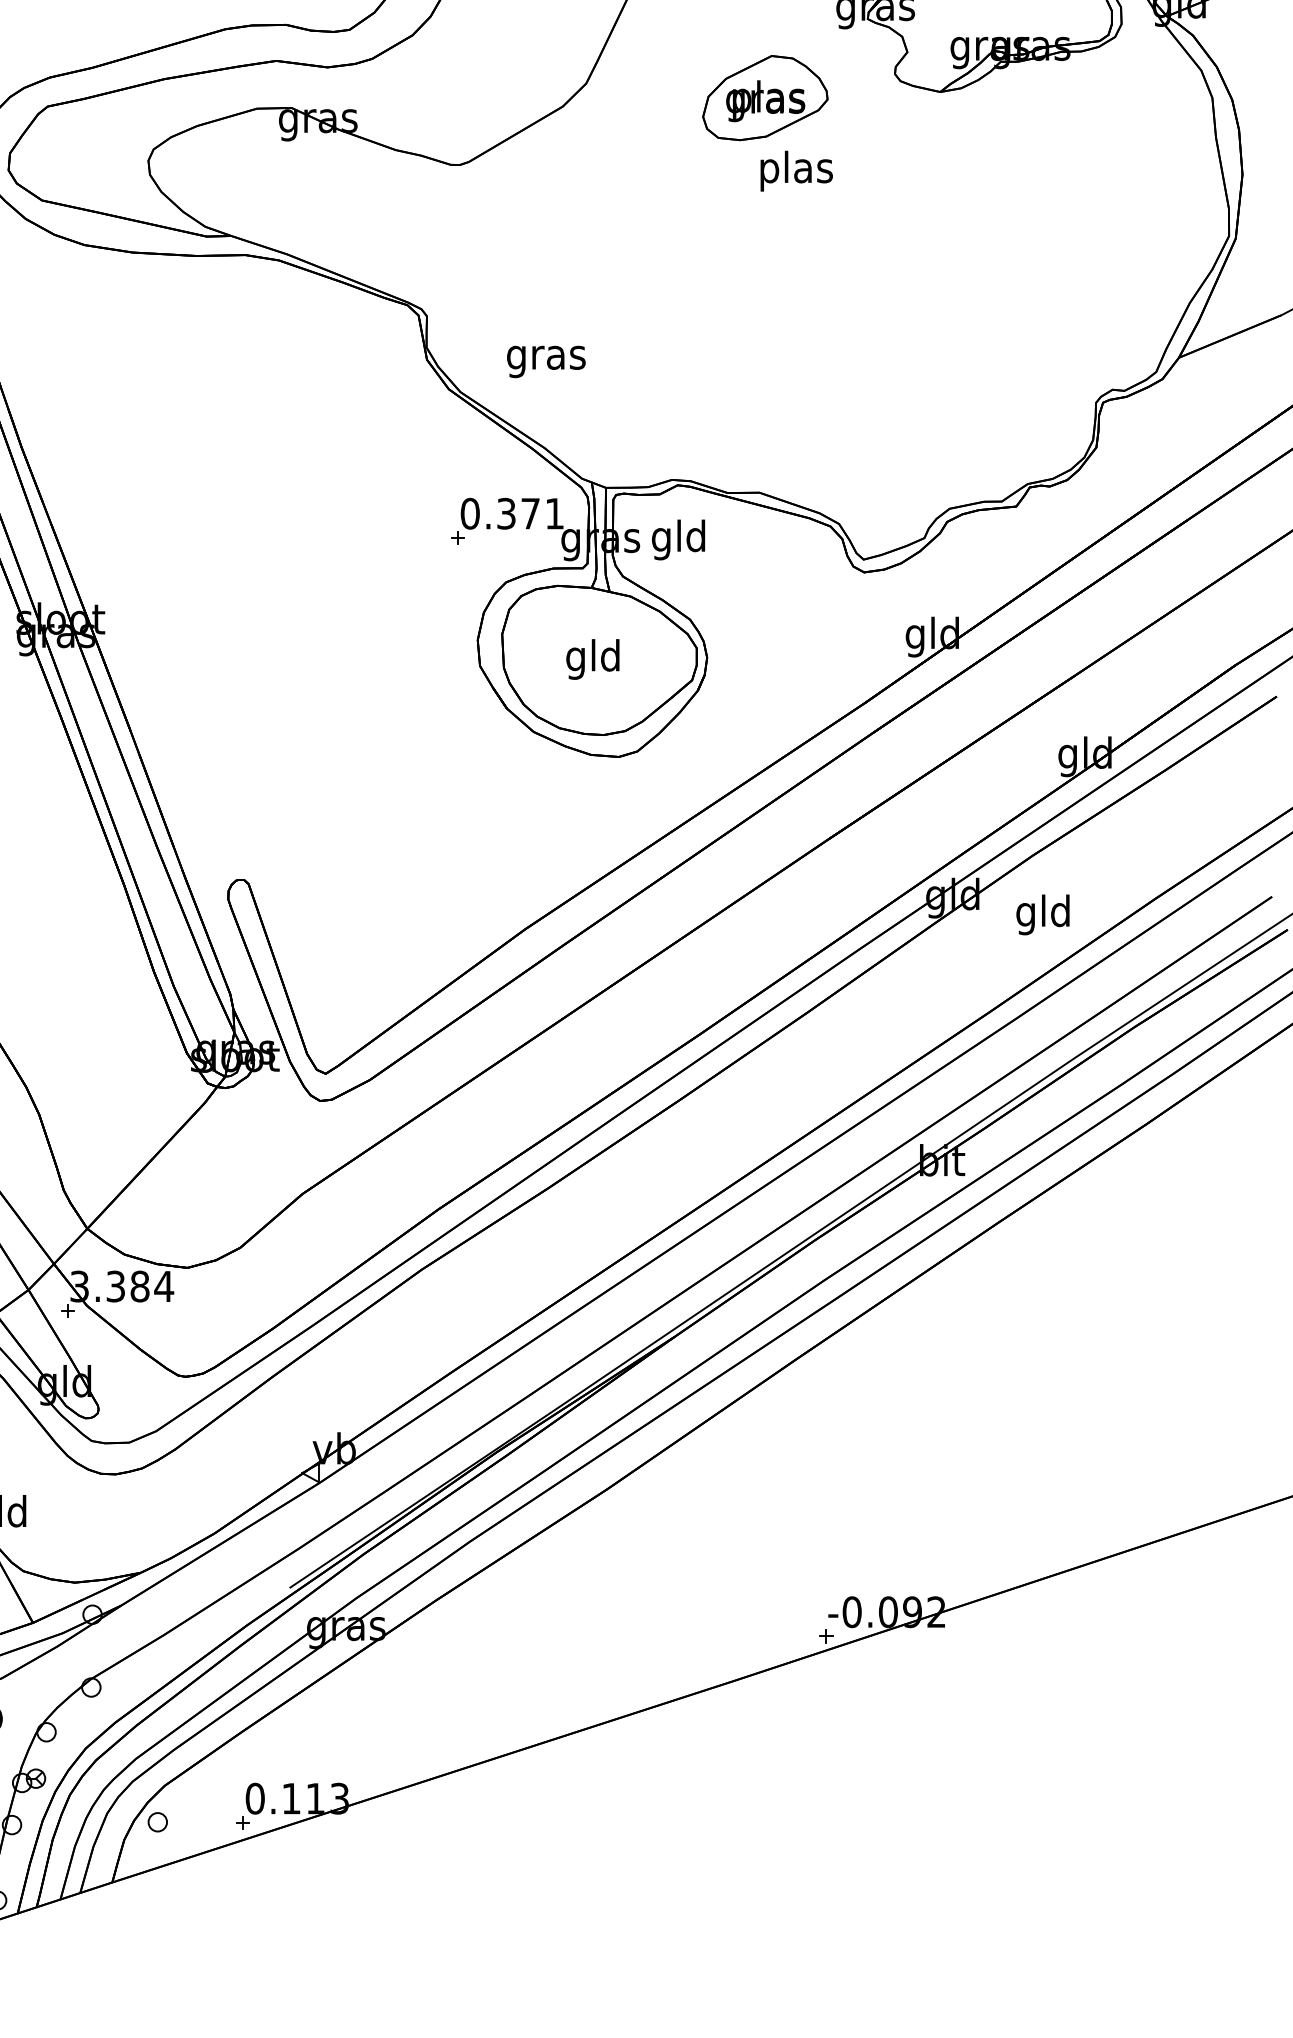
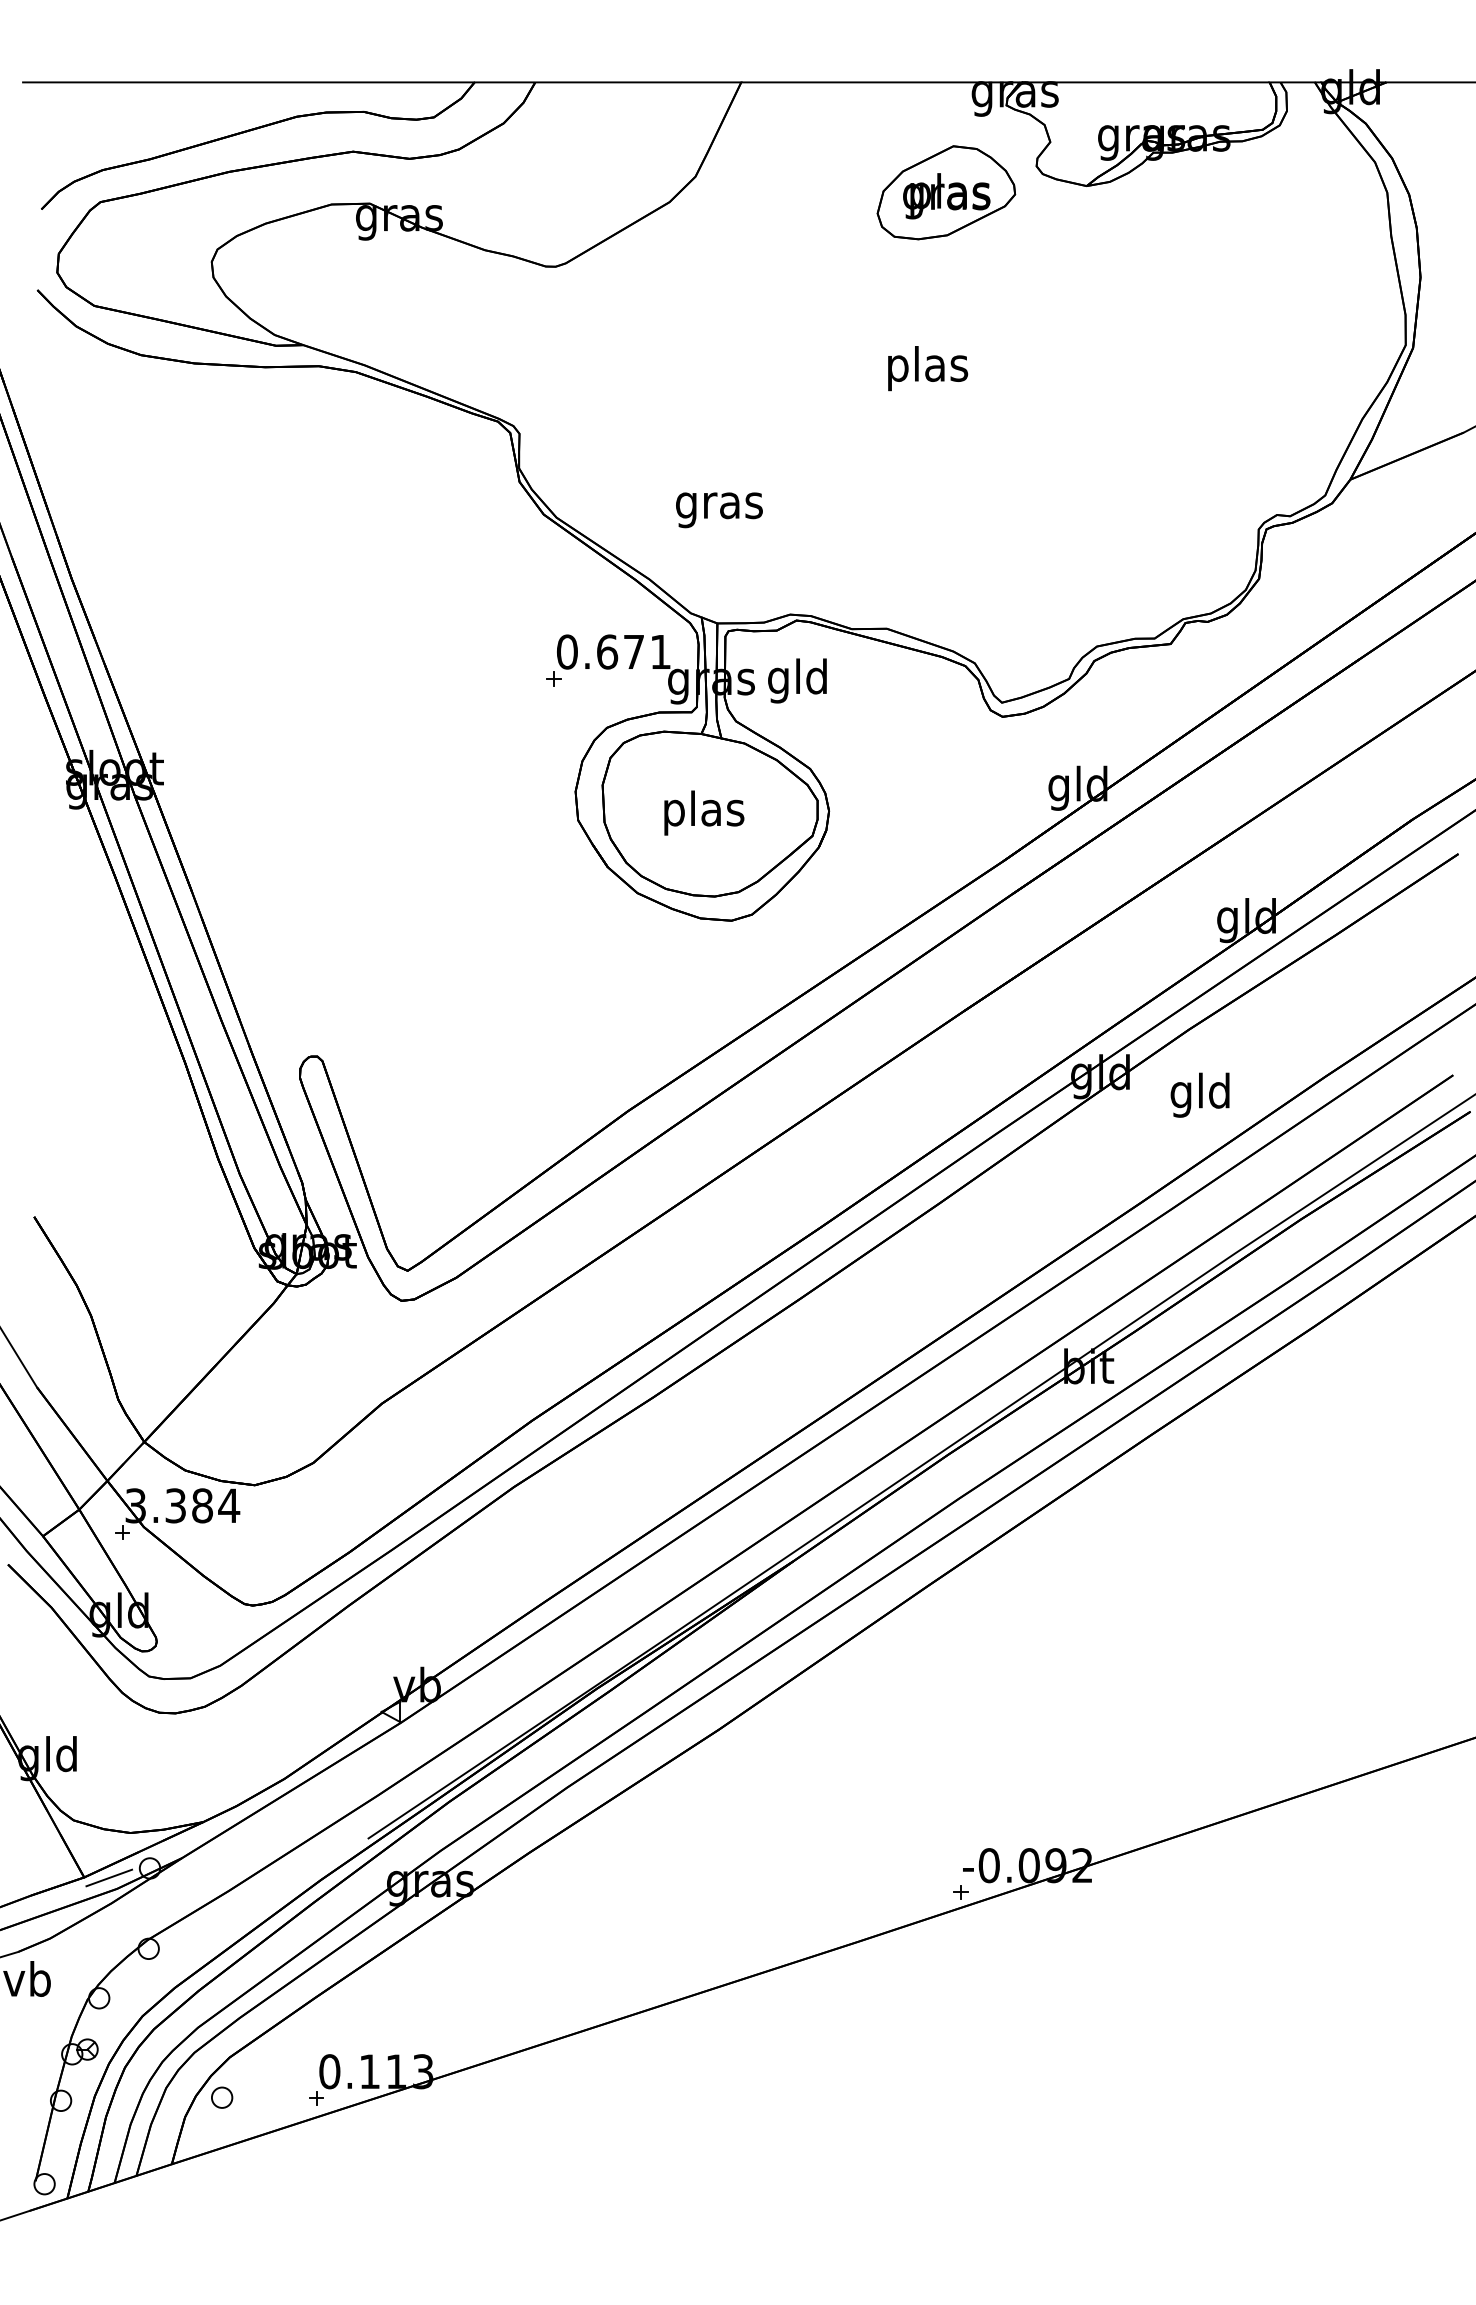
part: (765, 97) -> (946, 192), moved
text: (797, 171) -> (928, 368), moved
text: (546, 362) -> (719, 510), moved
text: (506, 513) -> (607, 651), 0.371 -> 0.671
text: (594, 659) -> (704, 812), gld -> plas
line: (55, 1622) -> (109, 1877), added

